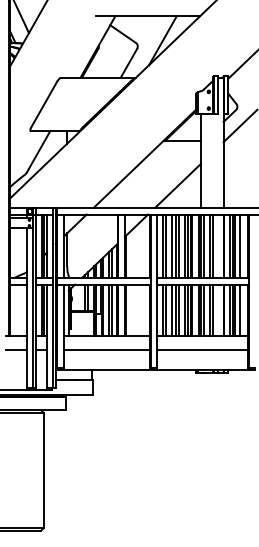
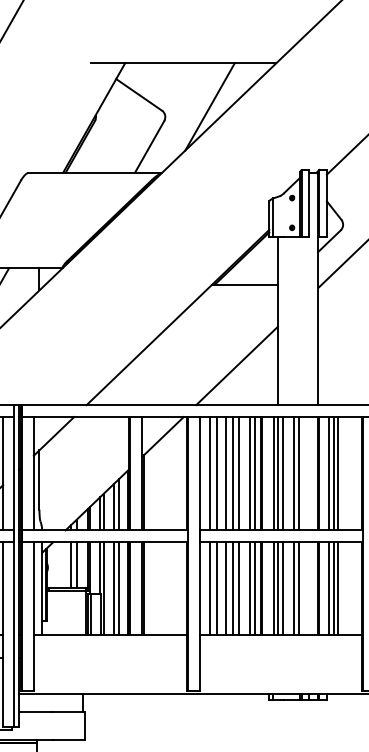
line: (239, 246) -> (346, 474), removed
line: (239, 310) -> (346, 588), removed
line: (106, 349) -> (109, 657), removed
line: (202, 349) -> (280, 657), removed

